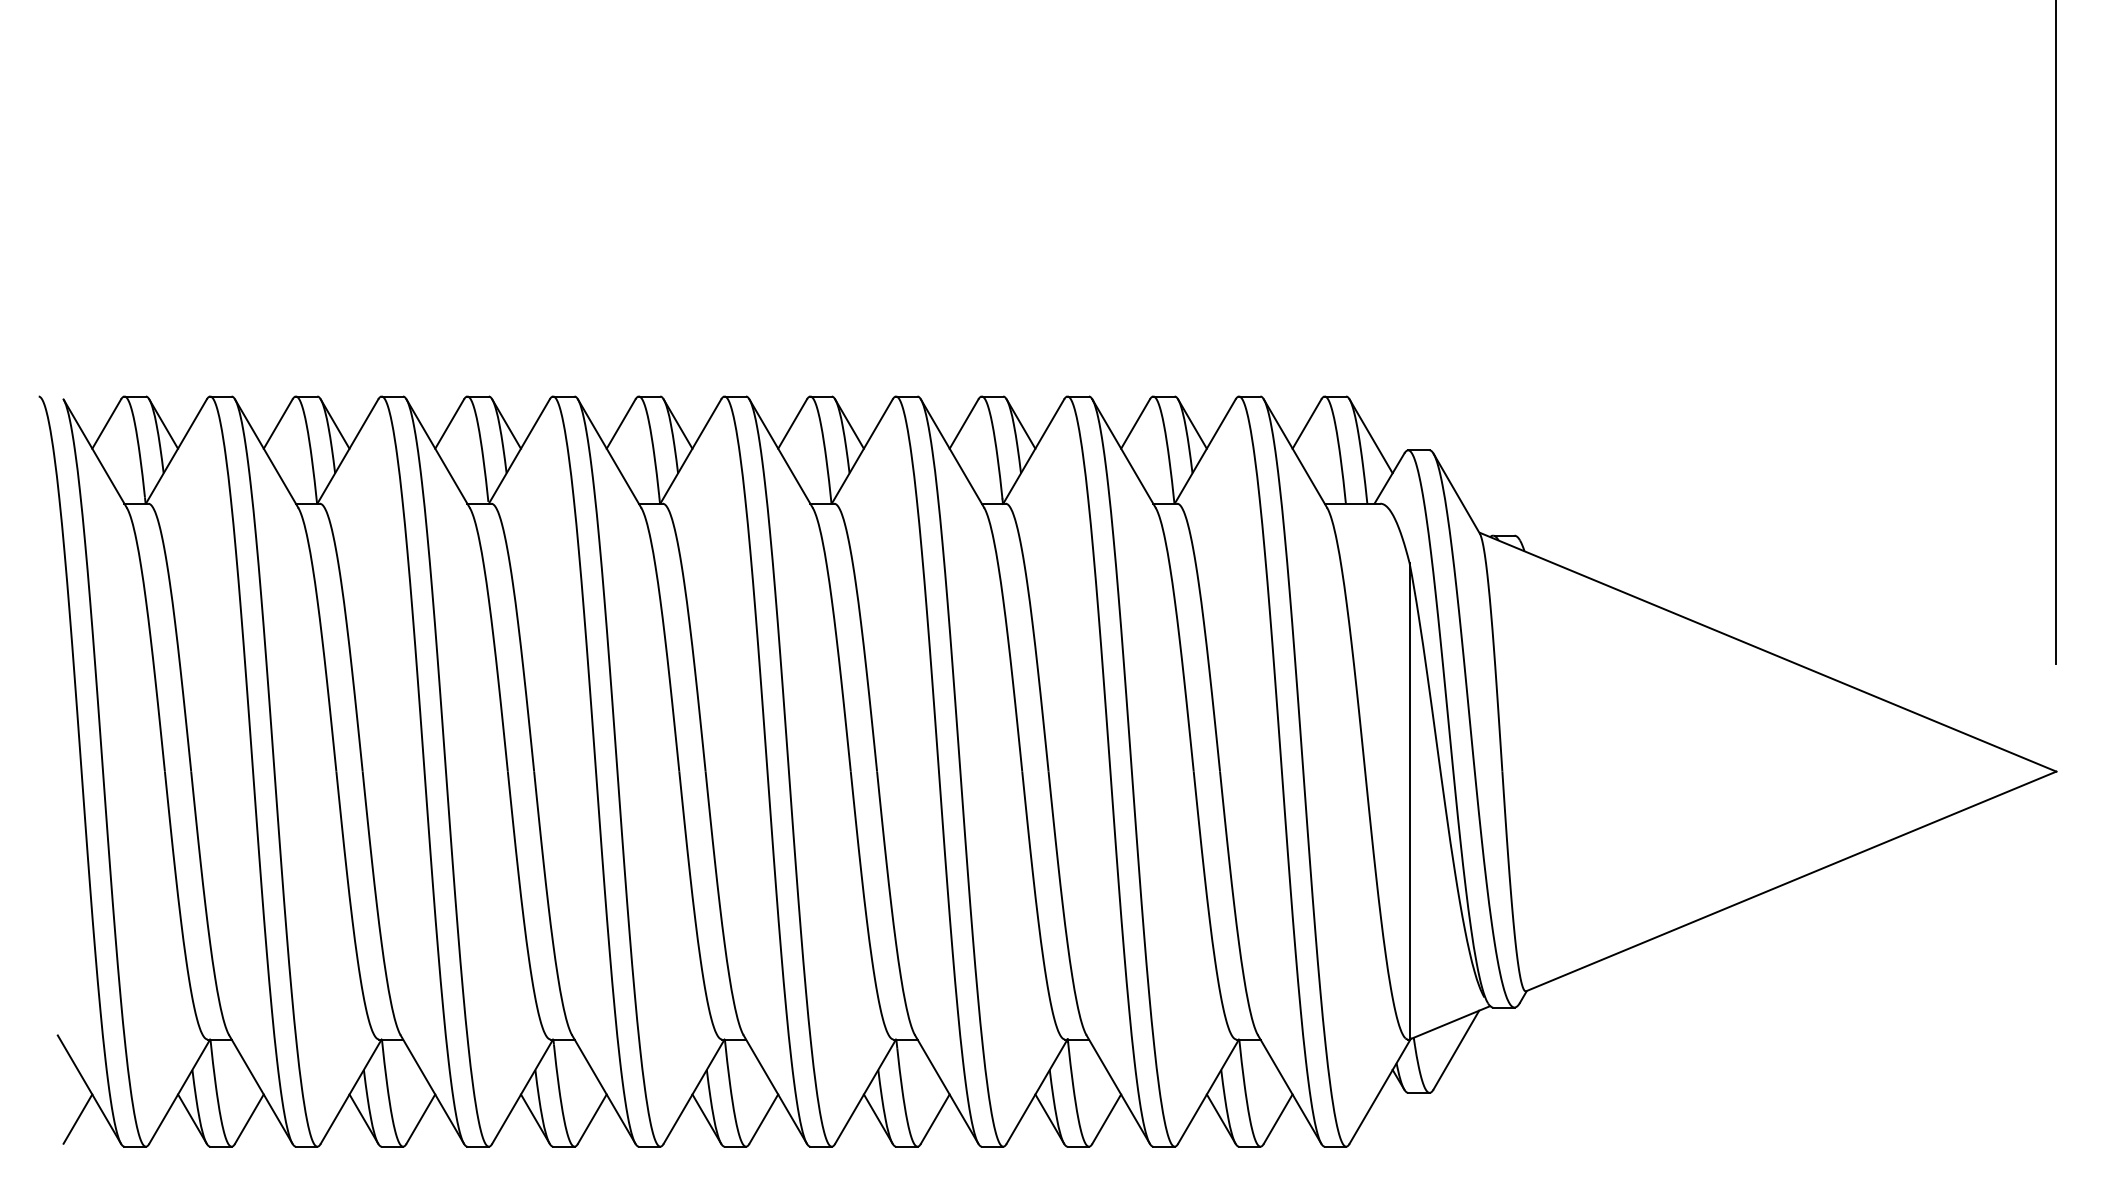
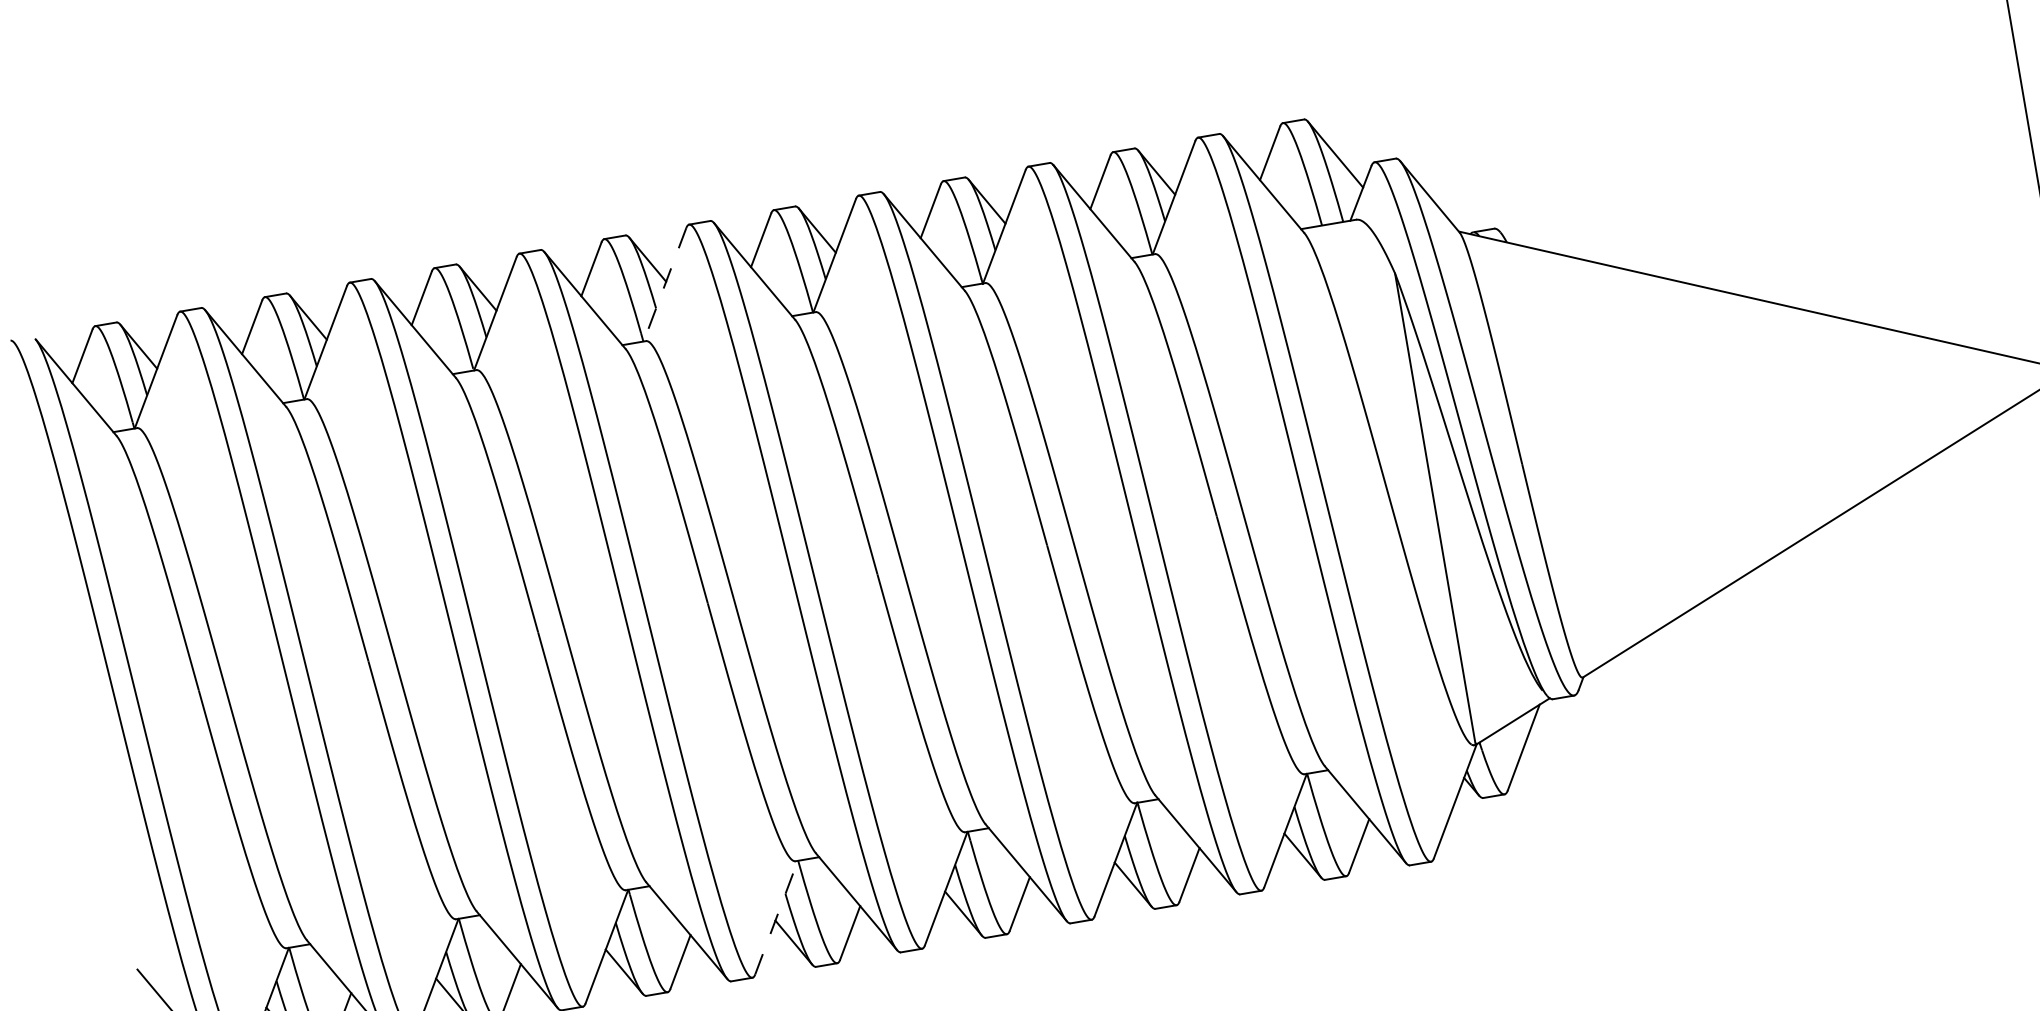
line: (690, 451) -> (664, 284), solid -> dashed
line: (694, 1091) -> (776, 917), solid -> dashed

